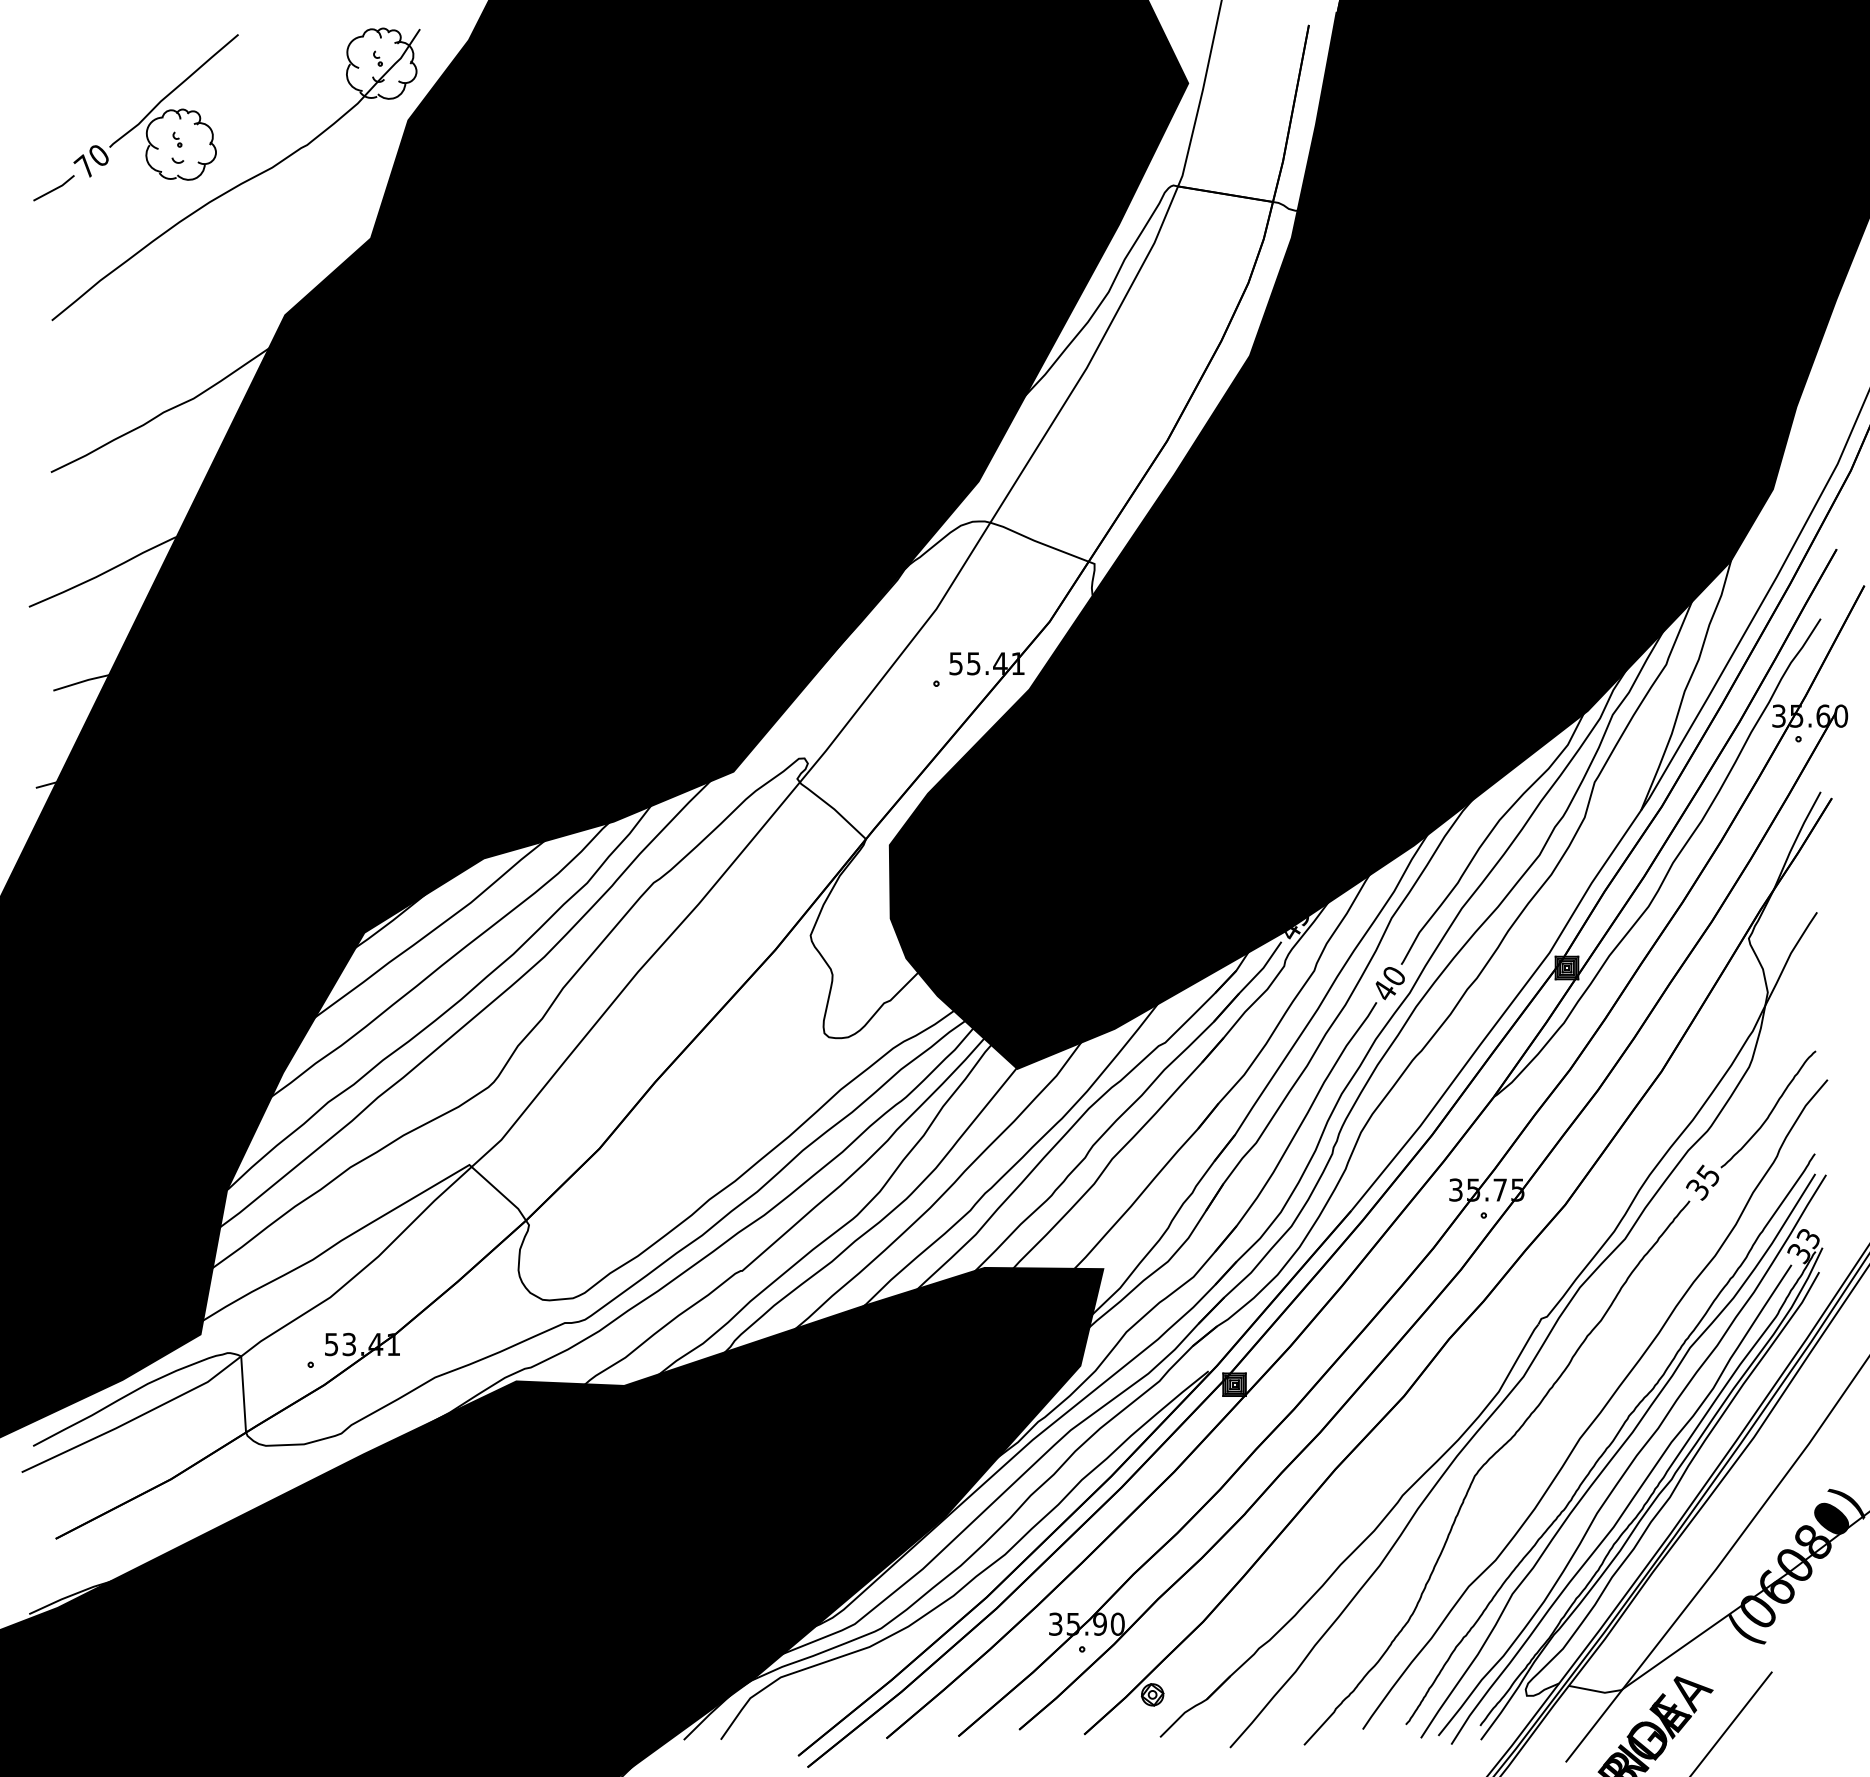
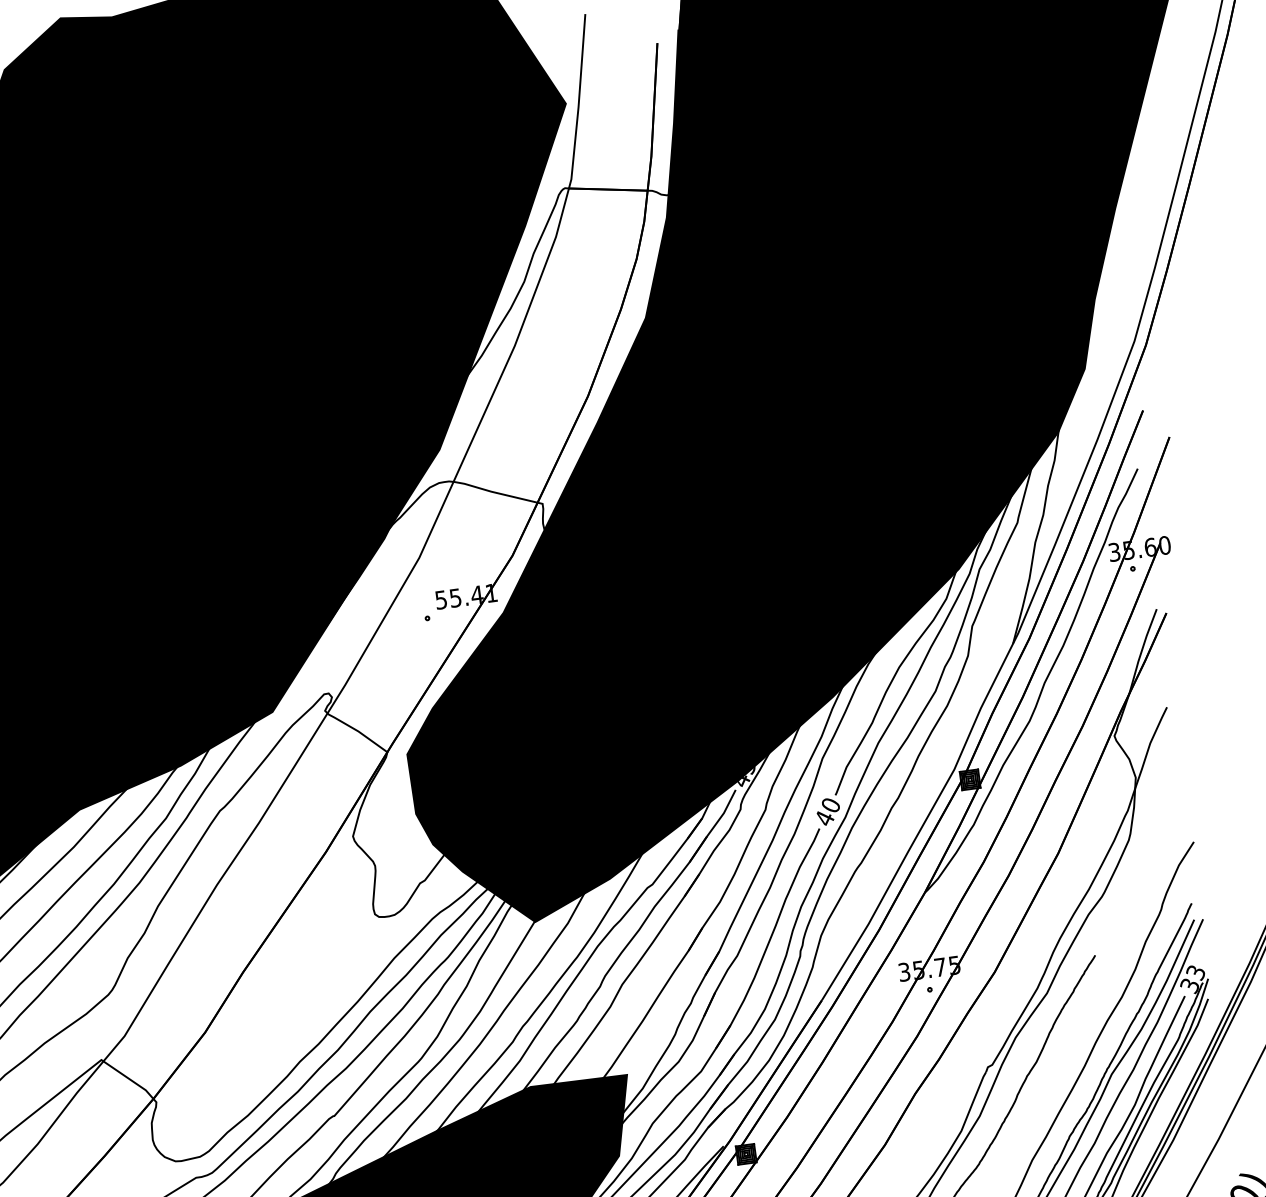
part: (1756, 1130) -> (1141, 890), removed

